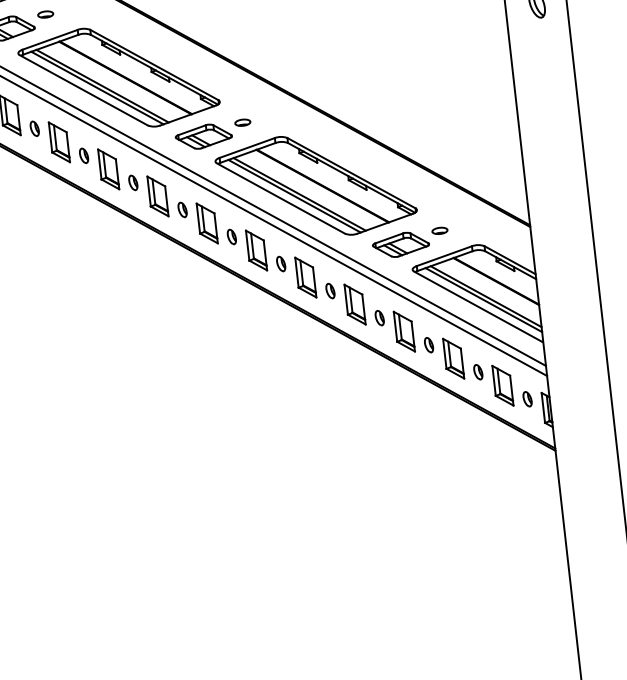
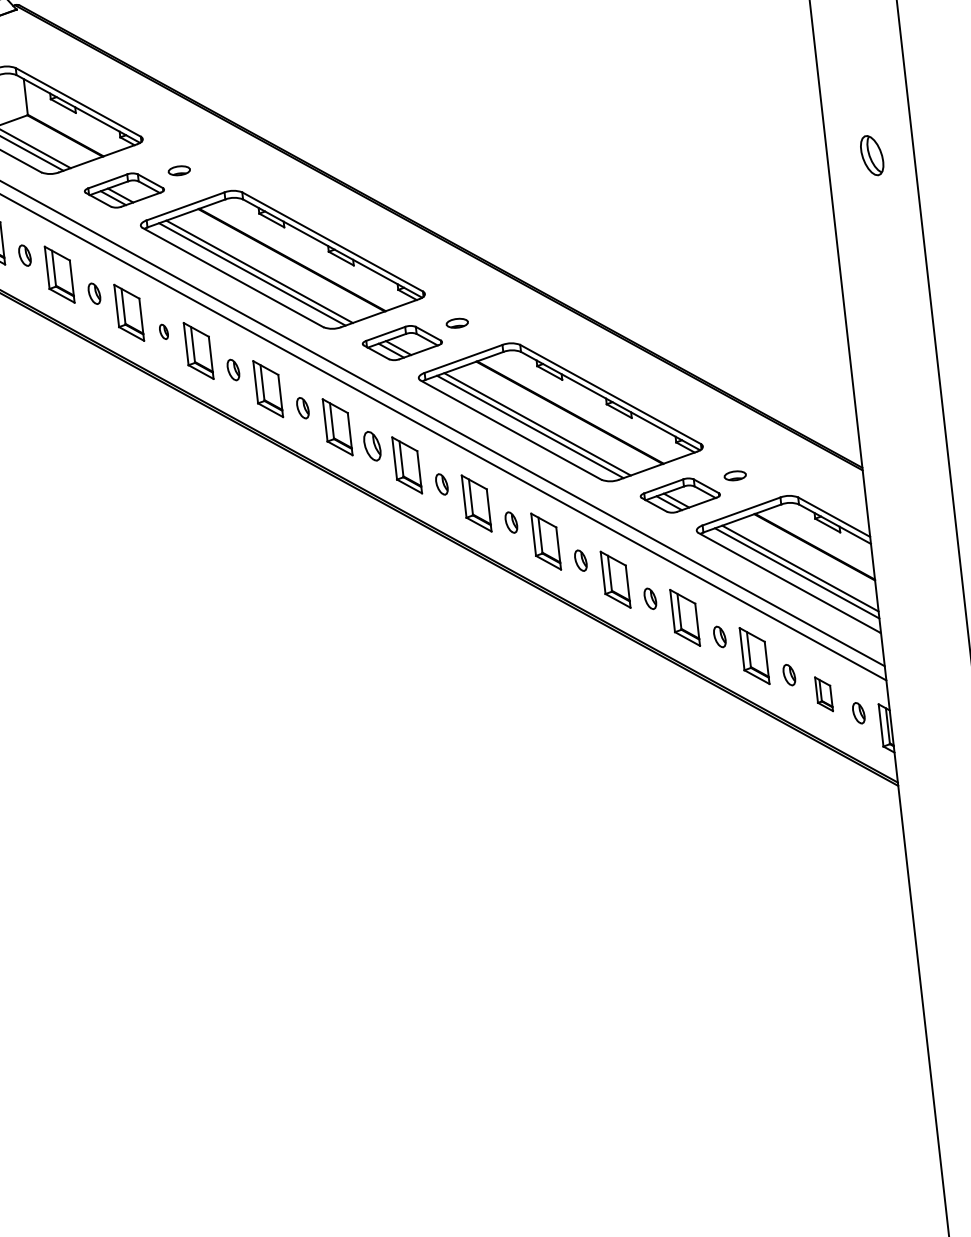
part: (34, 128) -> (163, 331), size x0.7
part: (182, 210) -> (372, 446), size x1.4
part: (502, 385) -> (823, 694), size x0.6

